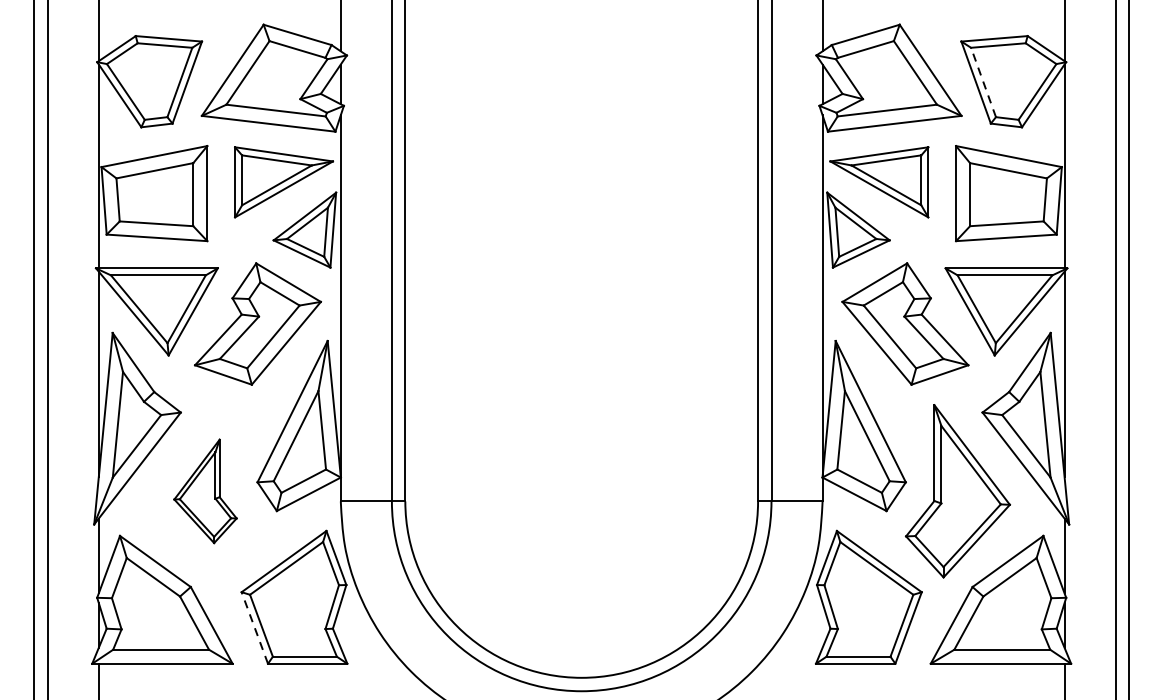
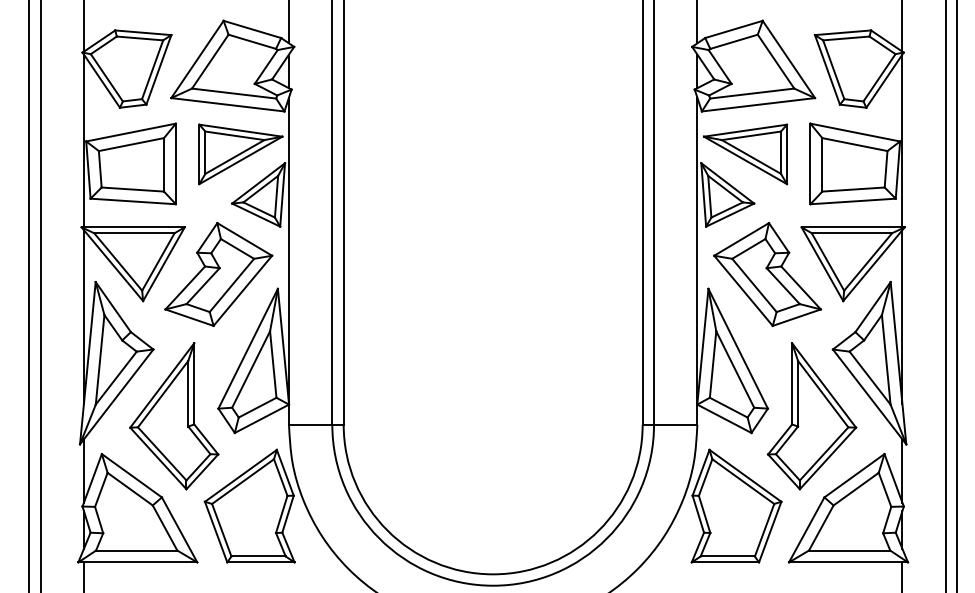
line: (983, 82) -> (833, 69), dashed -> solid
part: (205, 491) -> (174, 416), size x1.67
line: (254, 627) -> (215, 531), dashed -> solid

